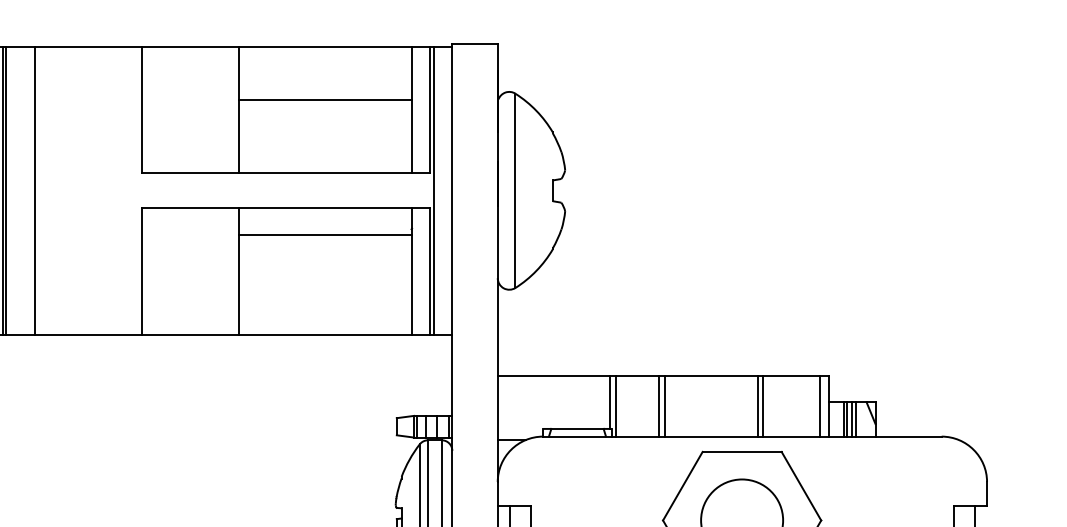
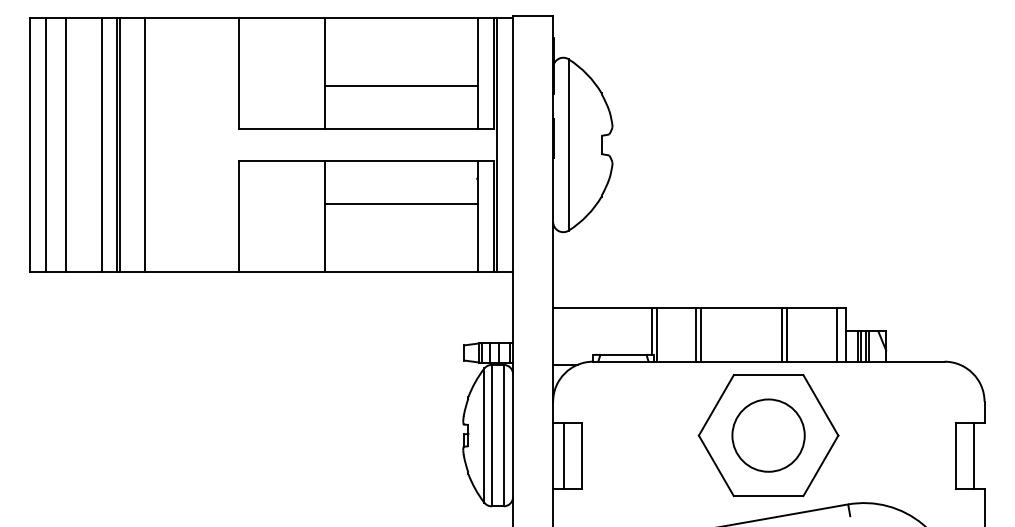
line: (325, 100) -> (401, 86), moved
line: (325, 234) -> (401, 203), moved

